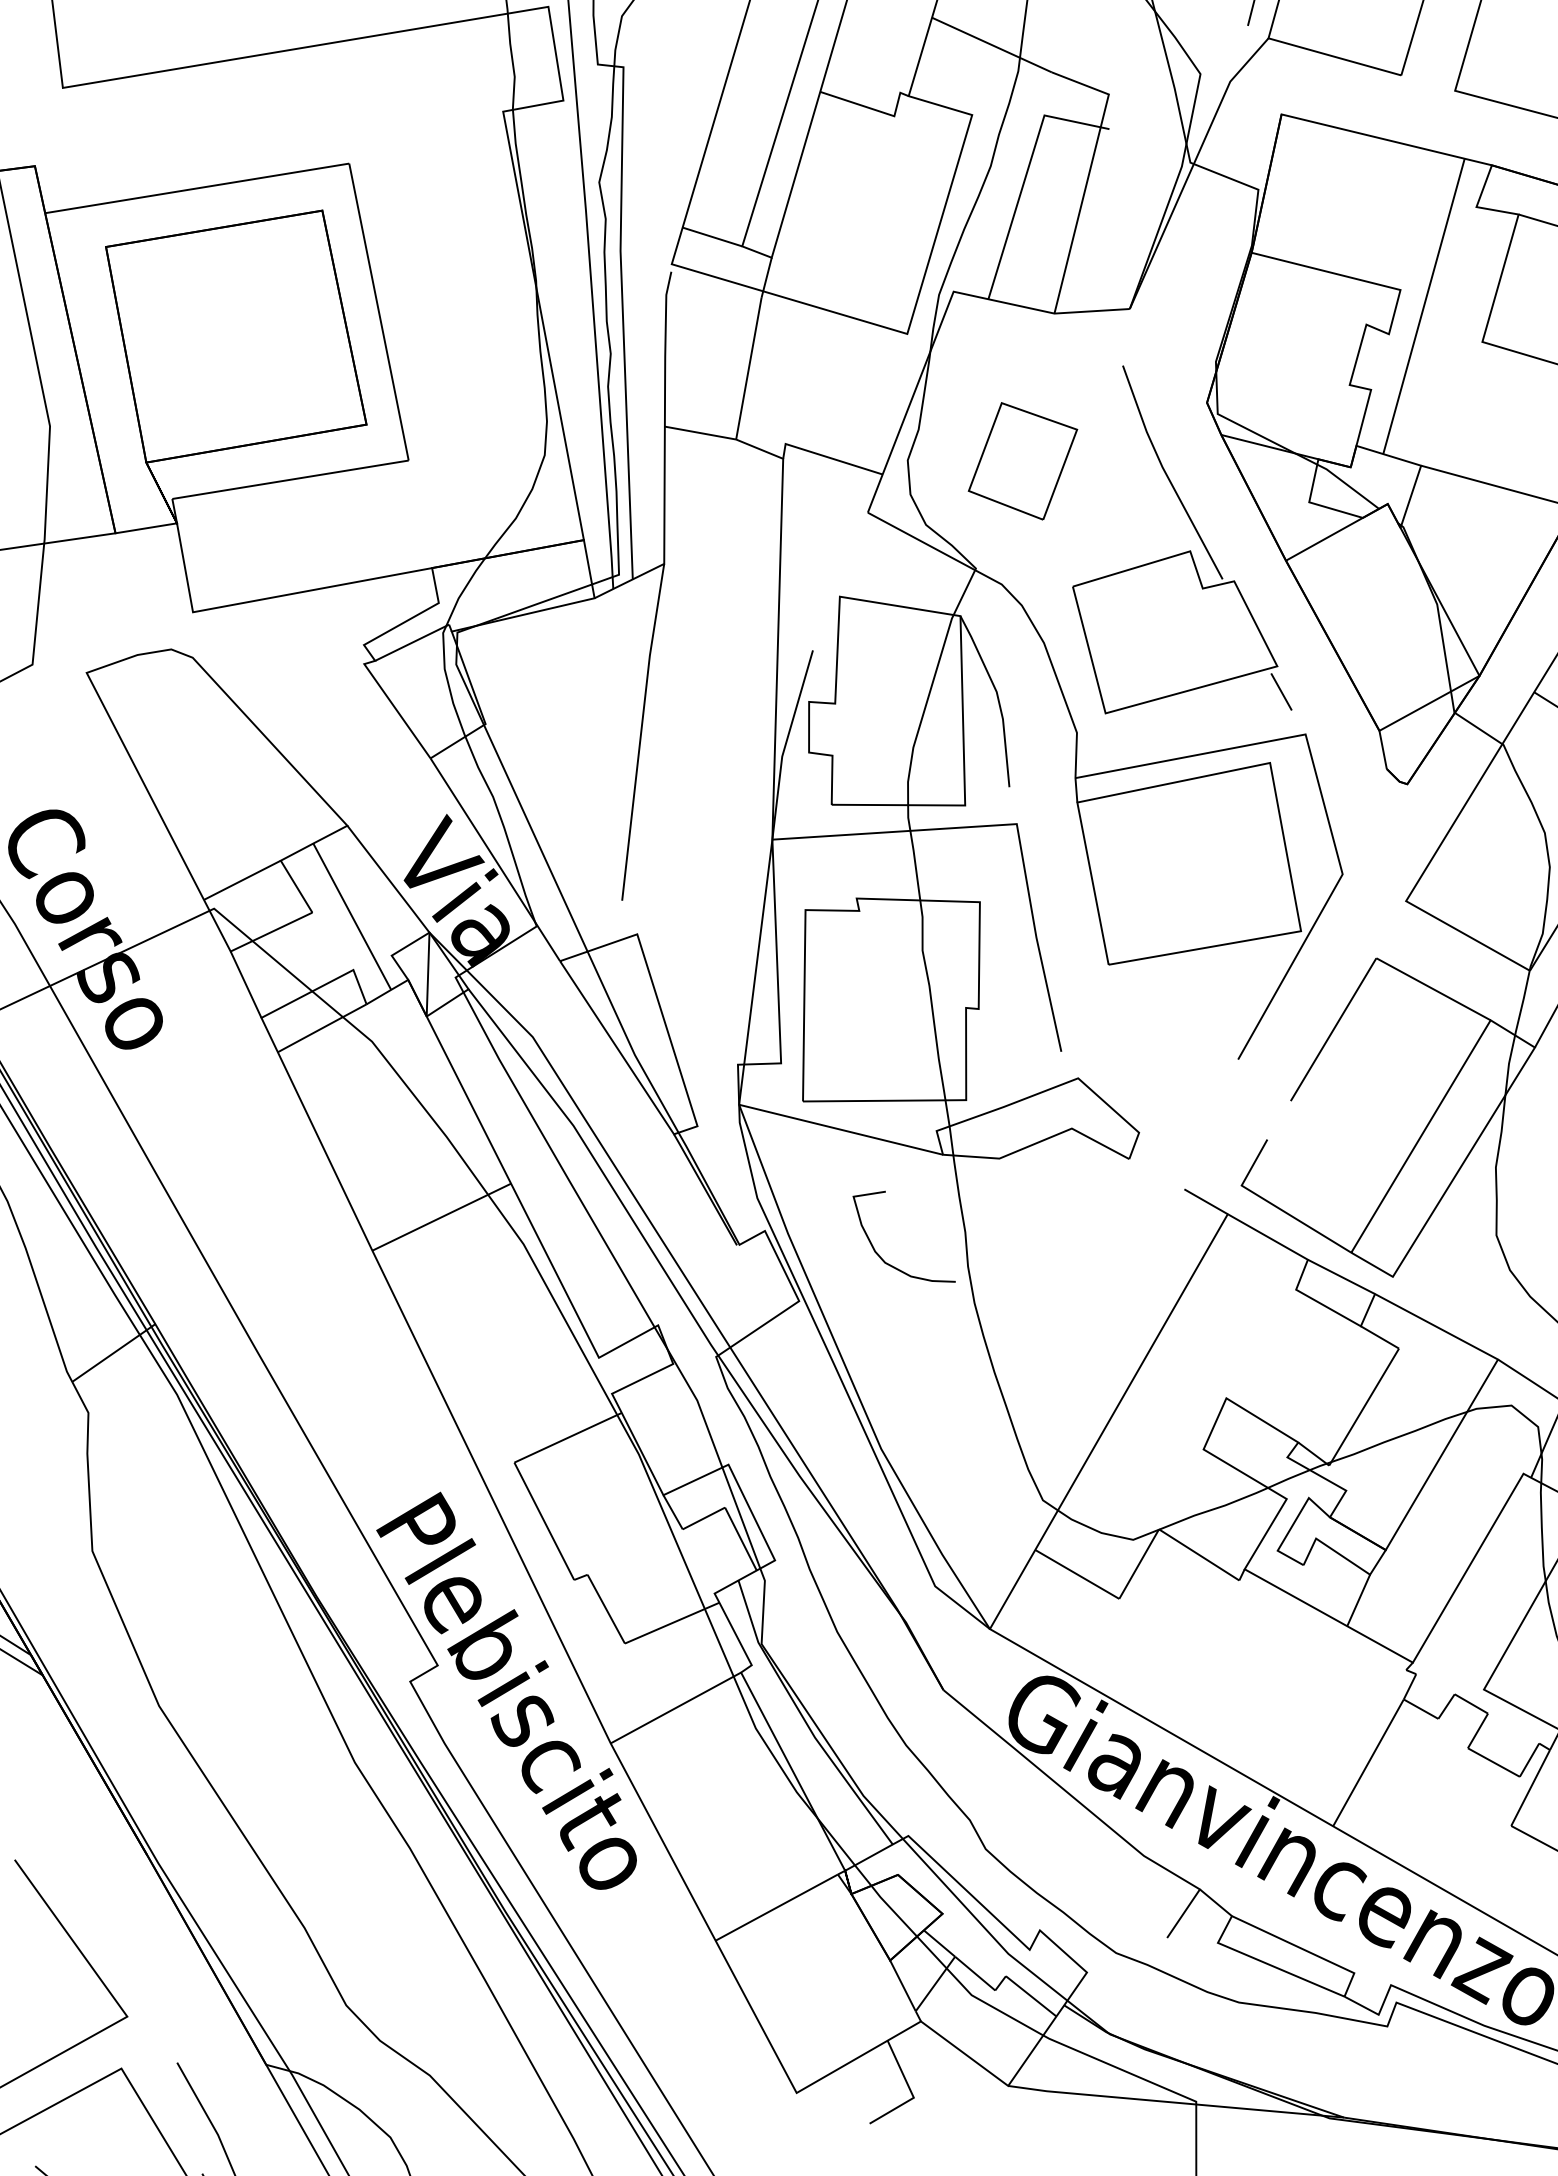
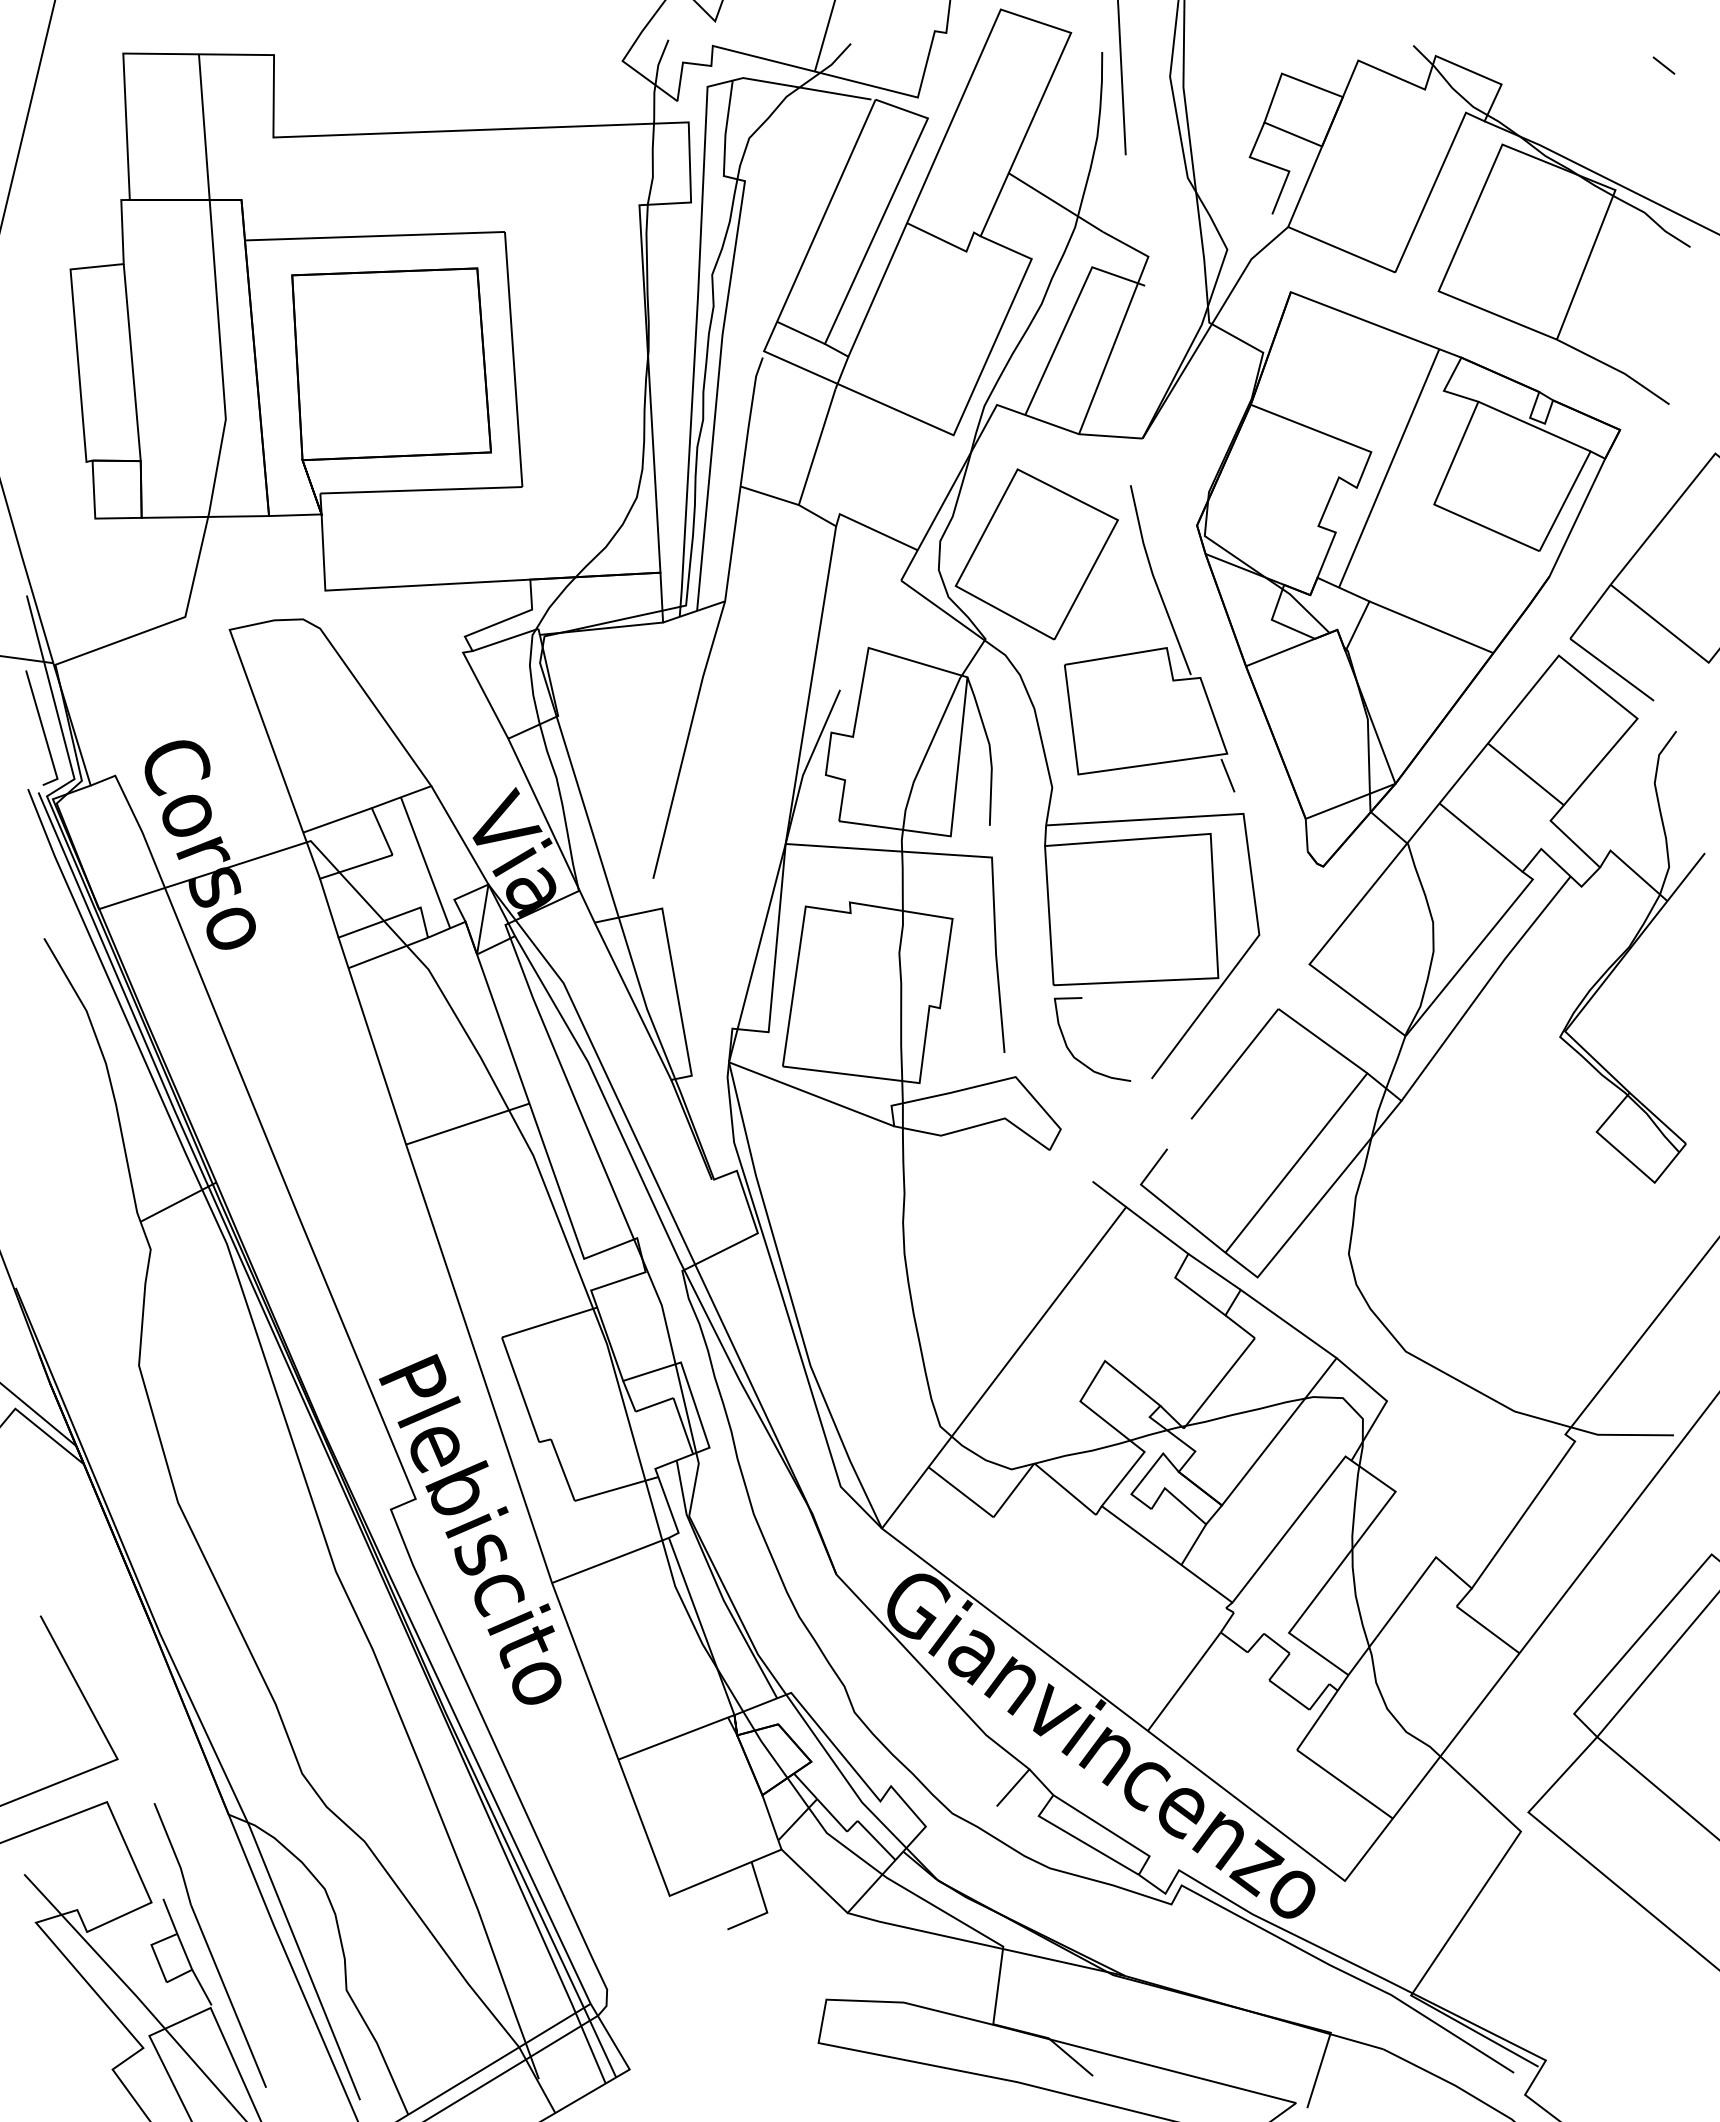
part: (1022, 461) -> (1036, 554), size x1.67
curve: (881, 1256) -> (1071, 1051), moved

